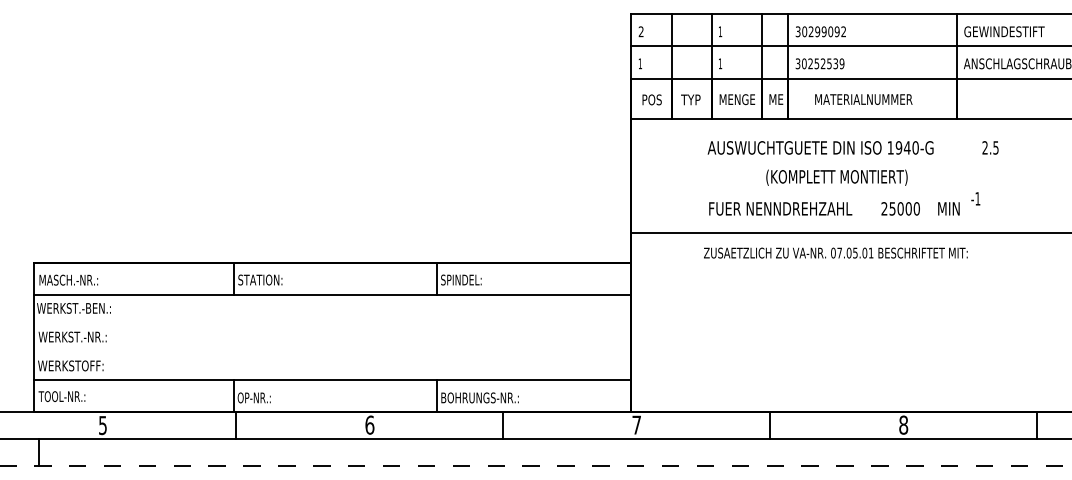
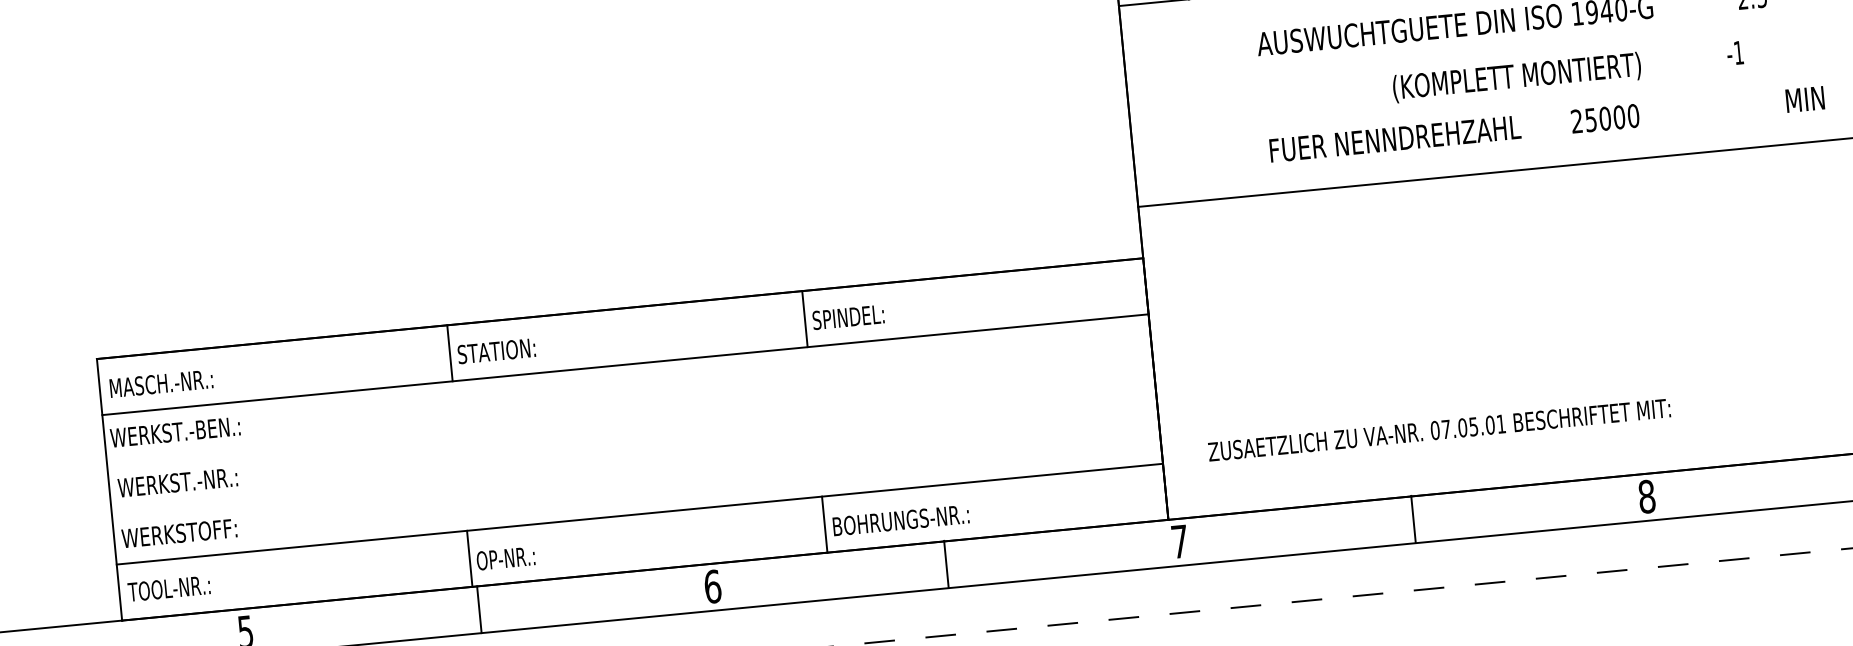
text: (836, 177) -> (1516, 77), moved
text: (975, 198) -> (1734, 52), moved
text: (948, 208) -> (1804, 98), moved
text: (835, 252) -> (1438, 429), moved

